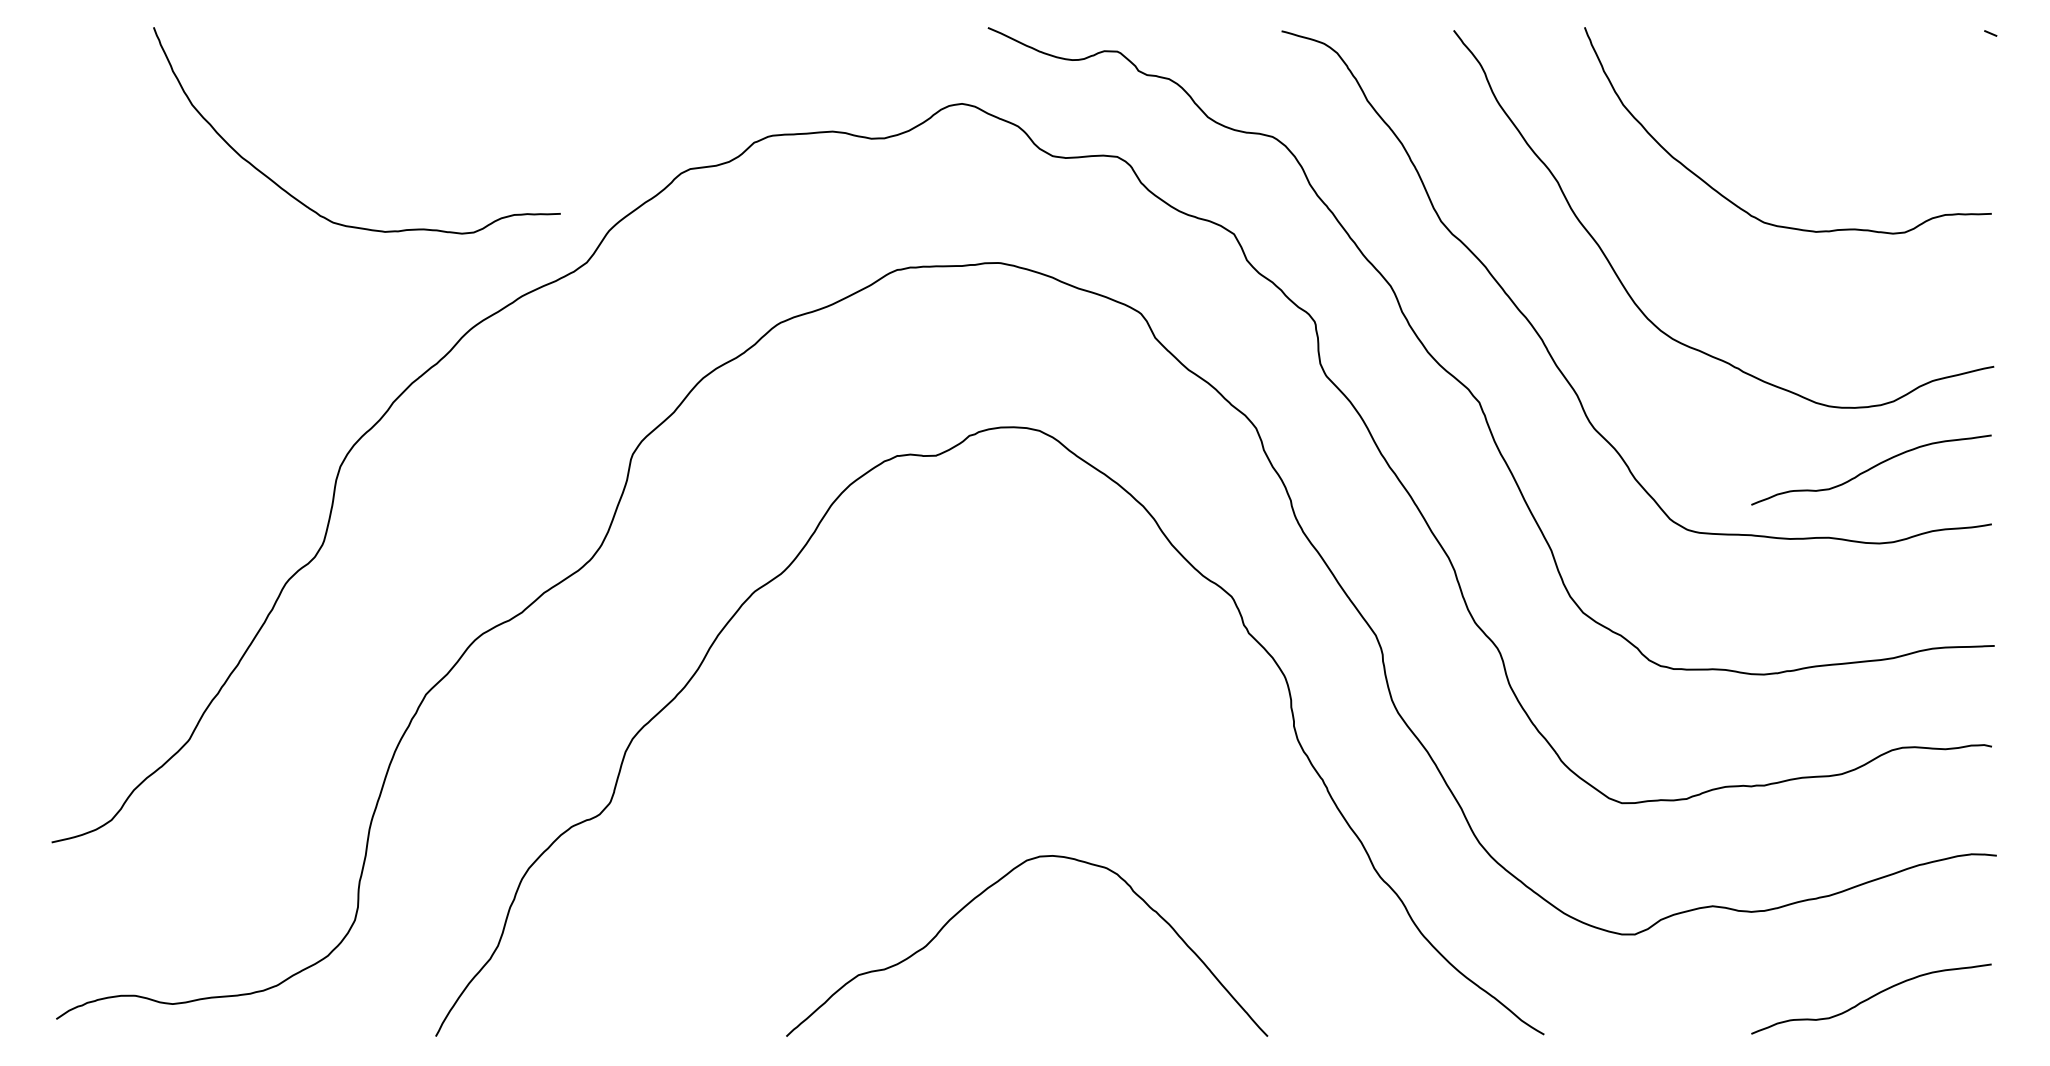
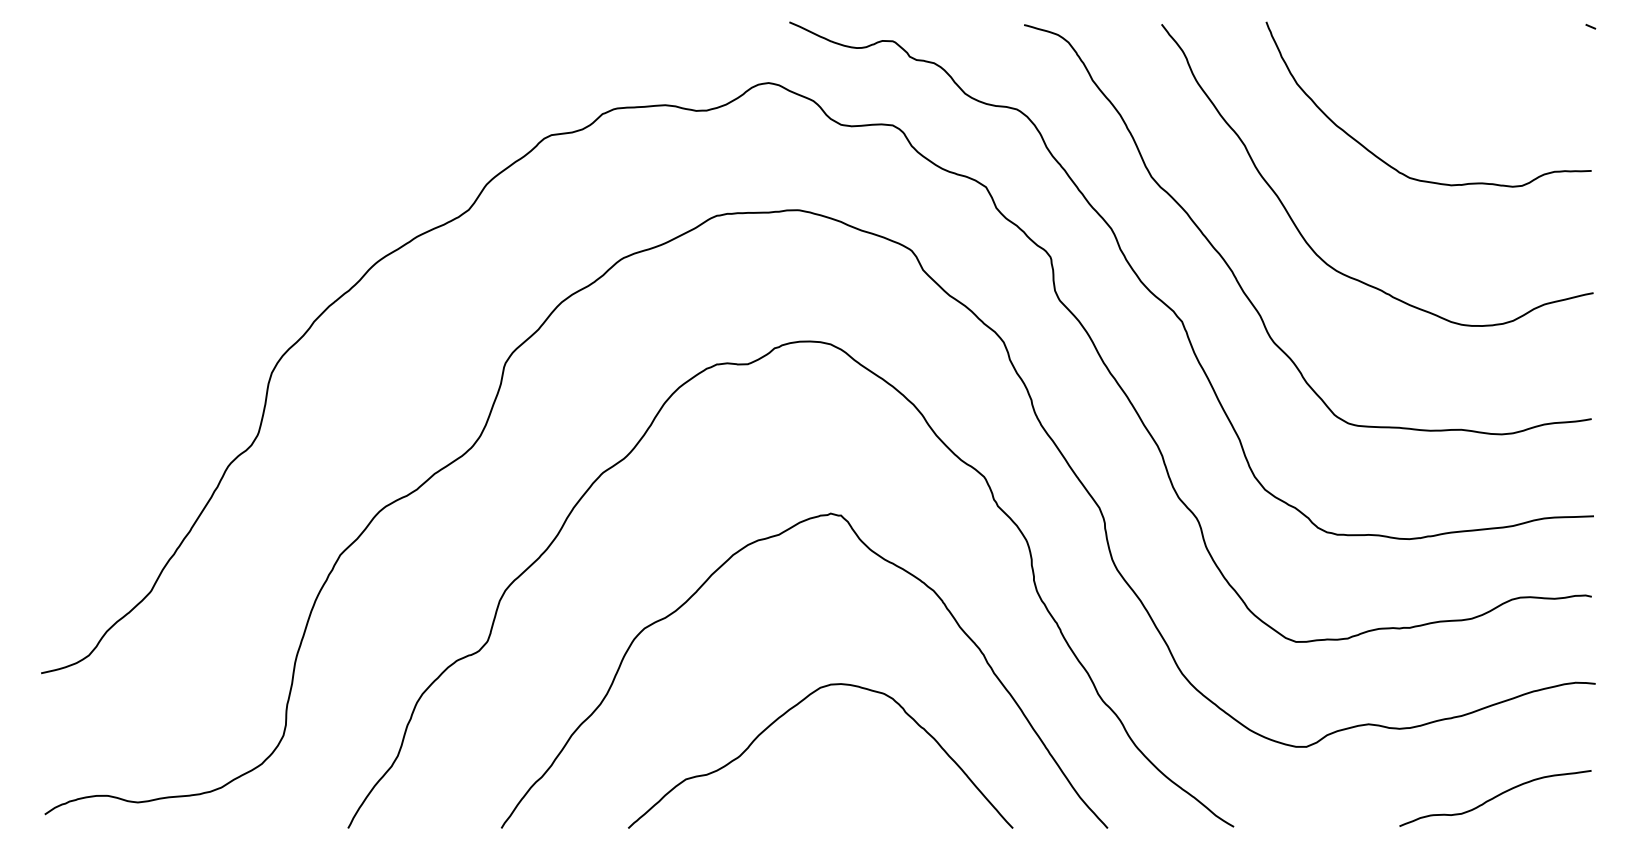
curve: (304, 203) -> (243, 162), removed
curve: (1871, 469) -> (1495, 375), removed
curve: (882, 730) -> (705, 583), added

